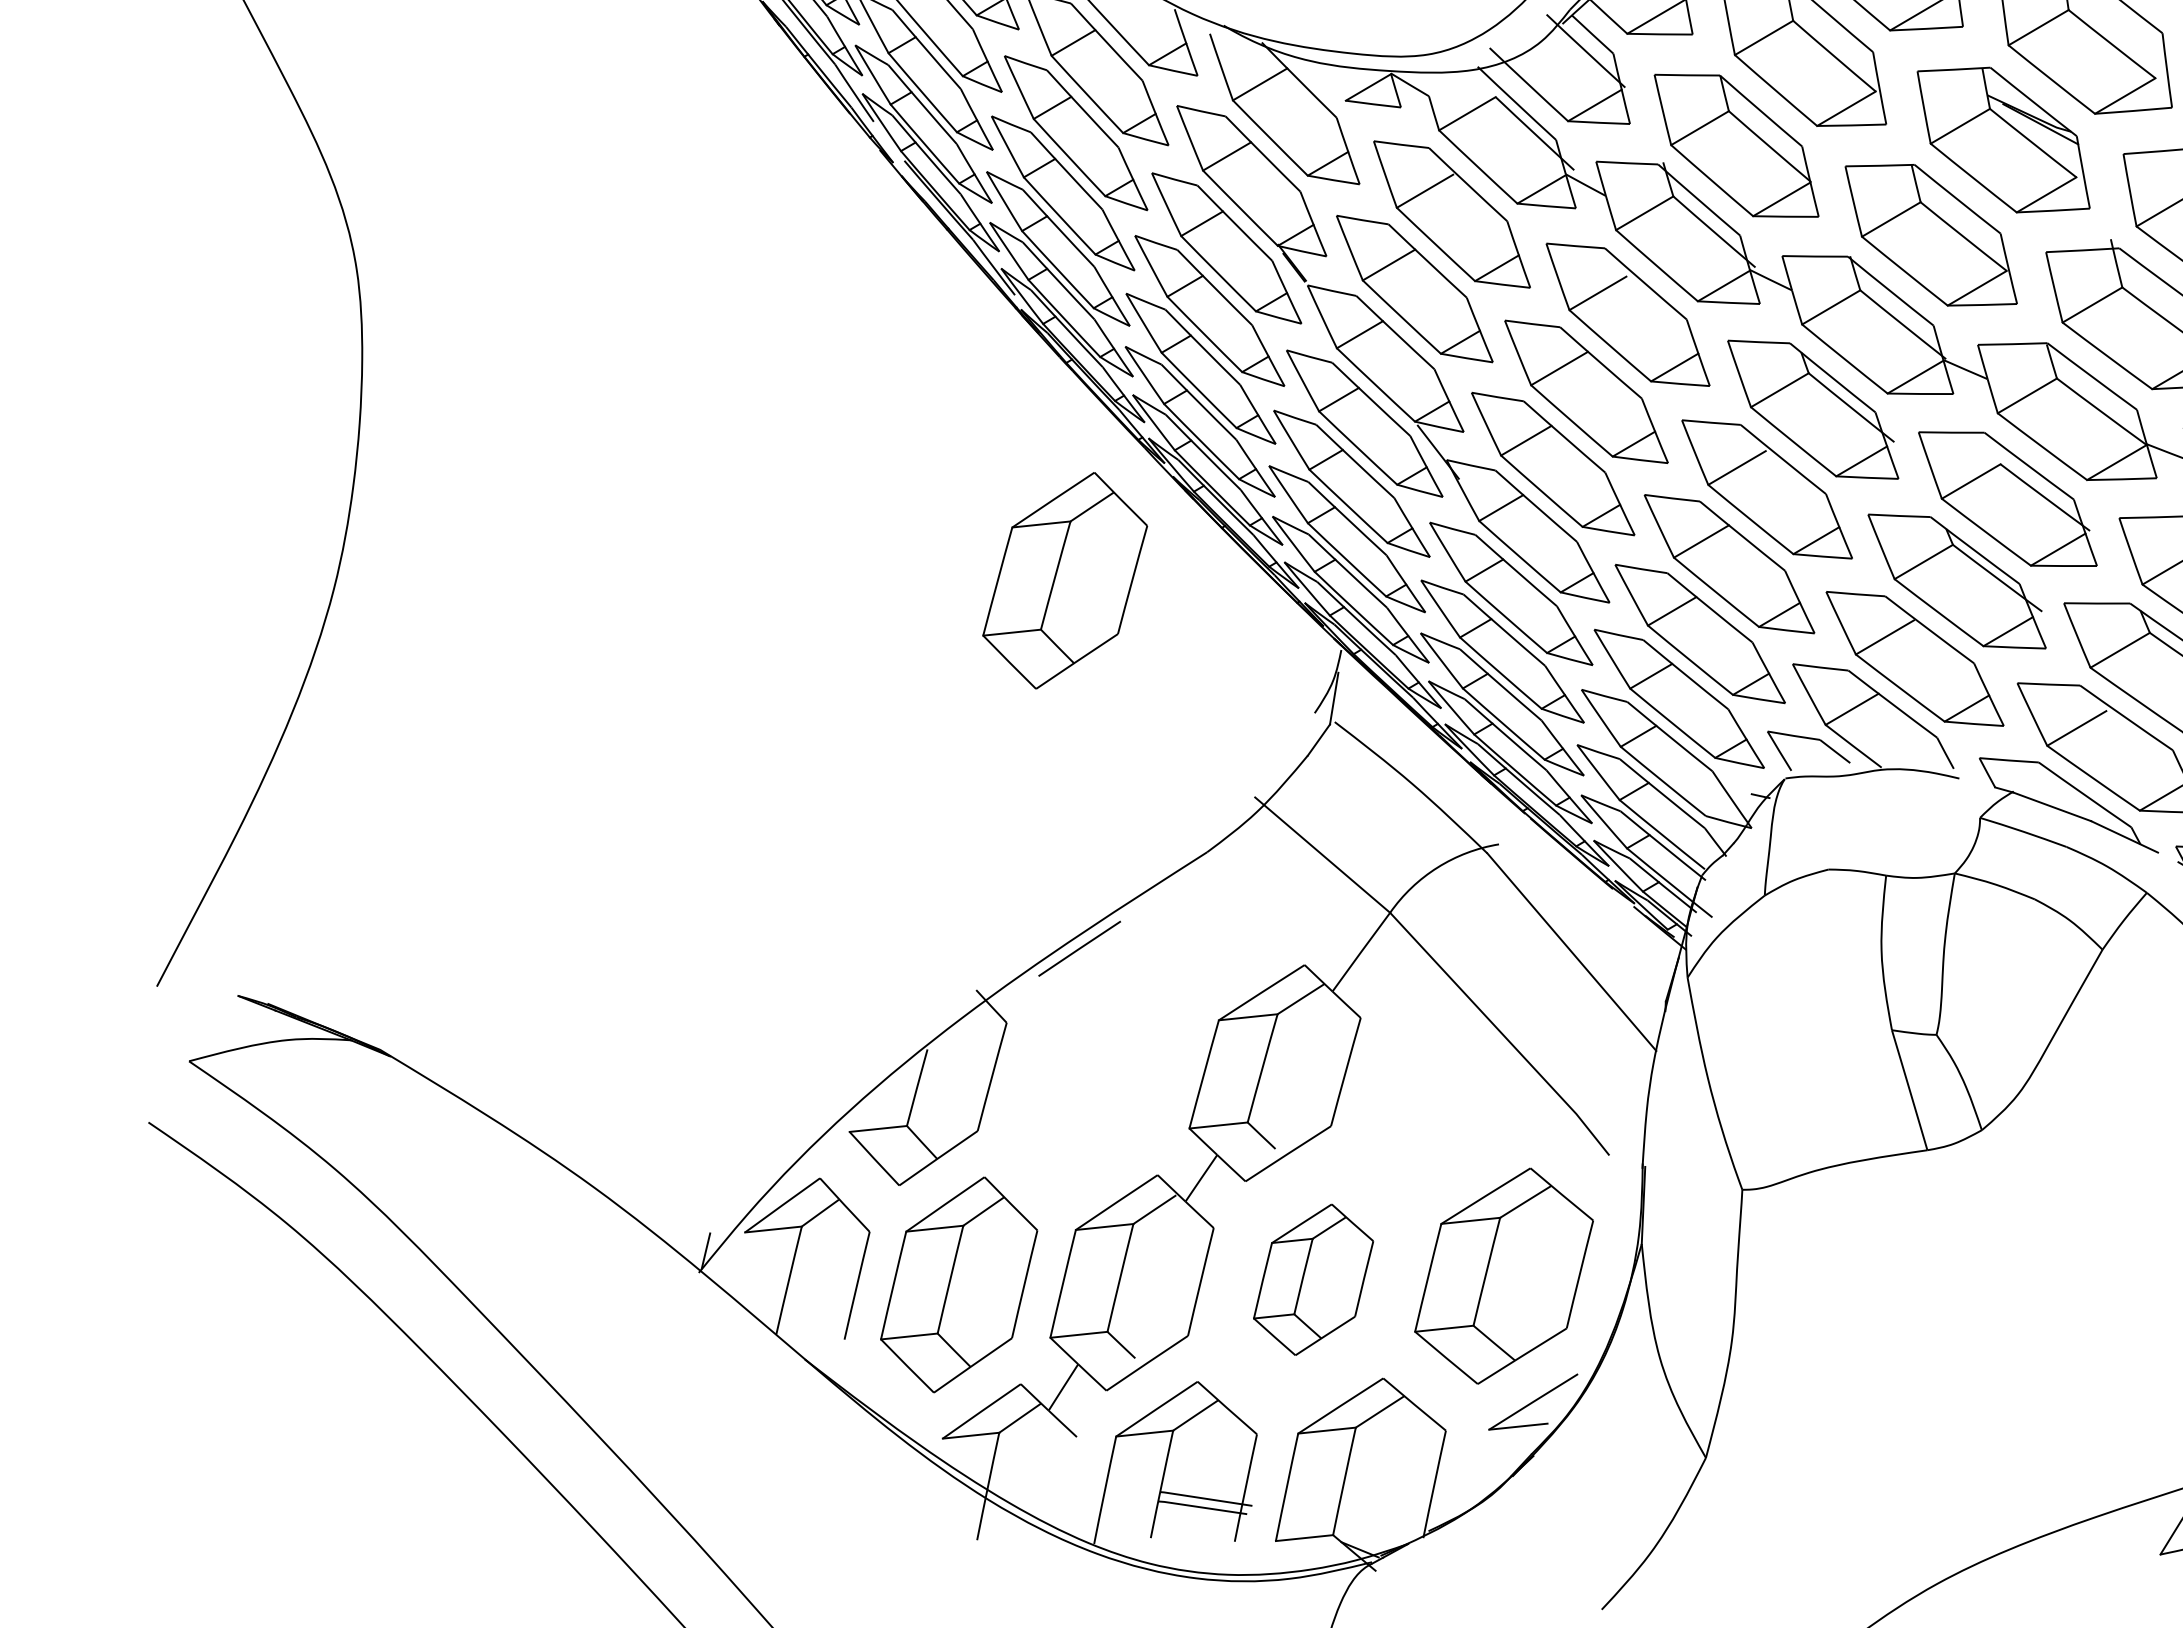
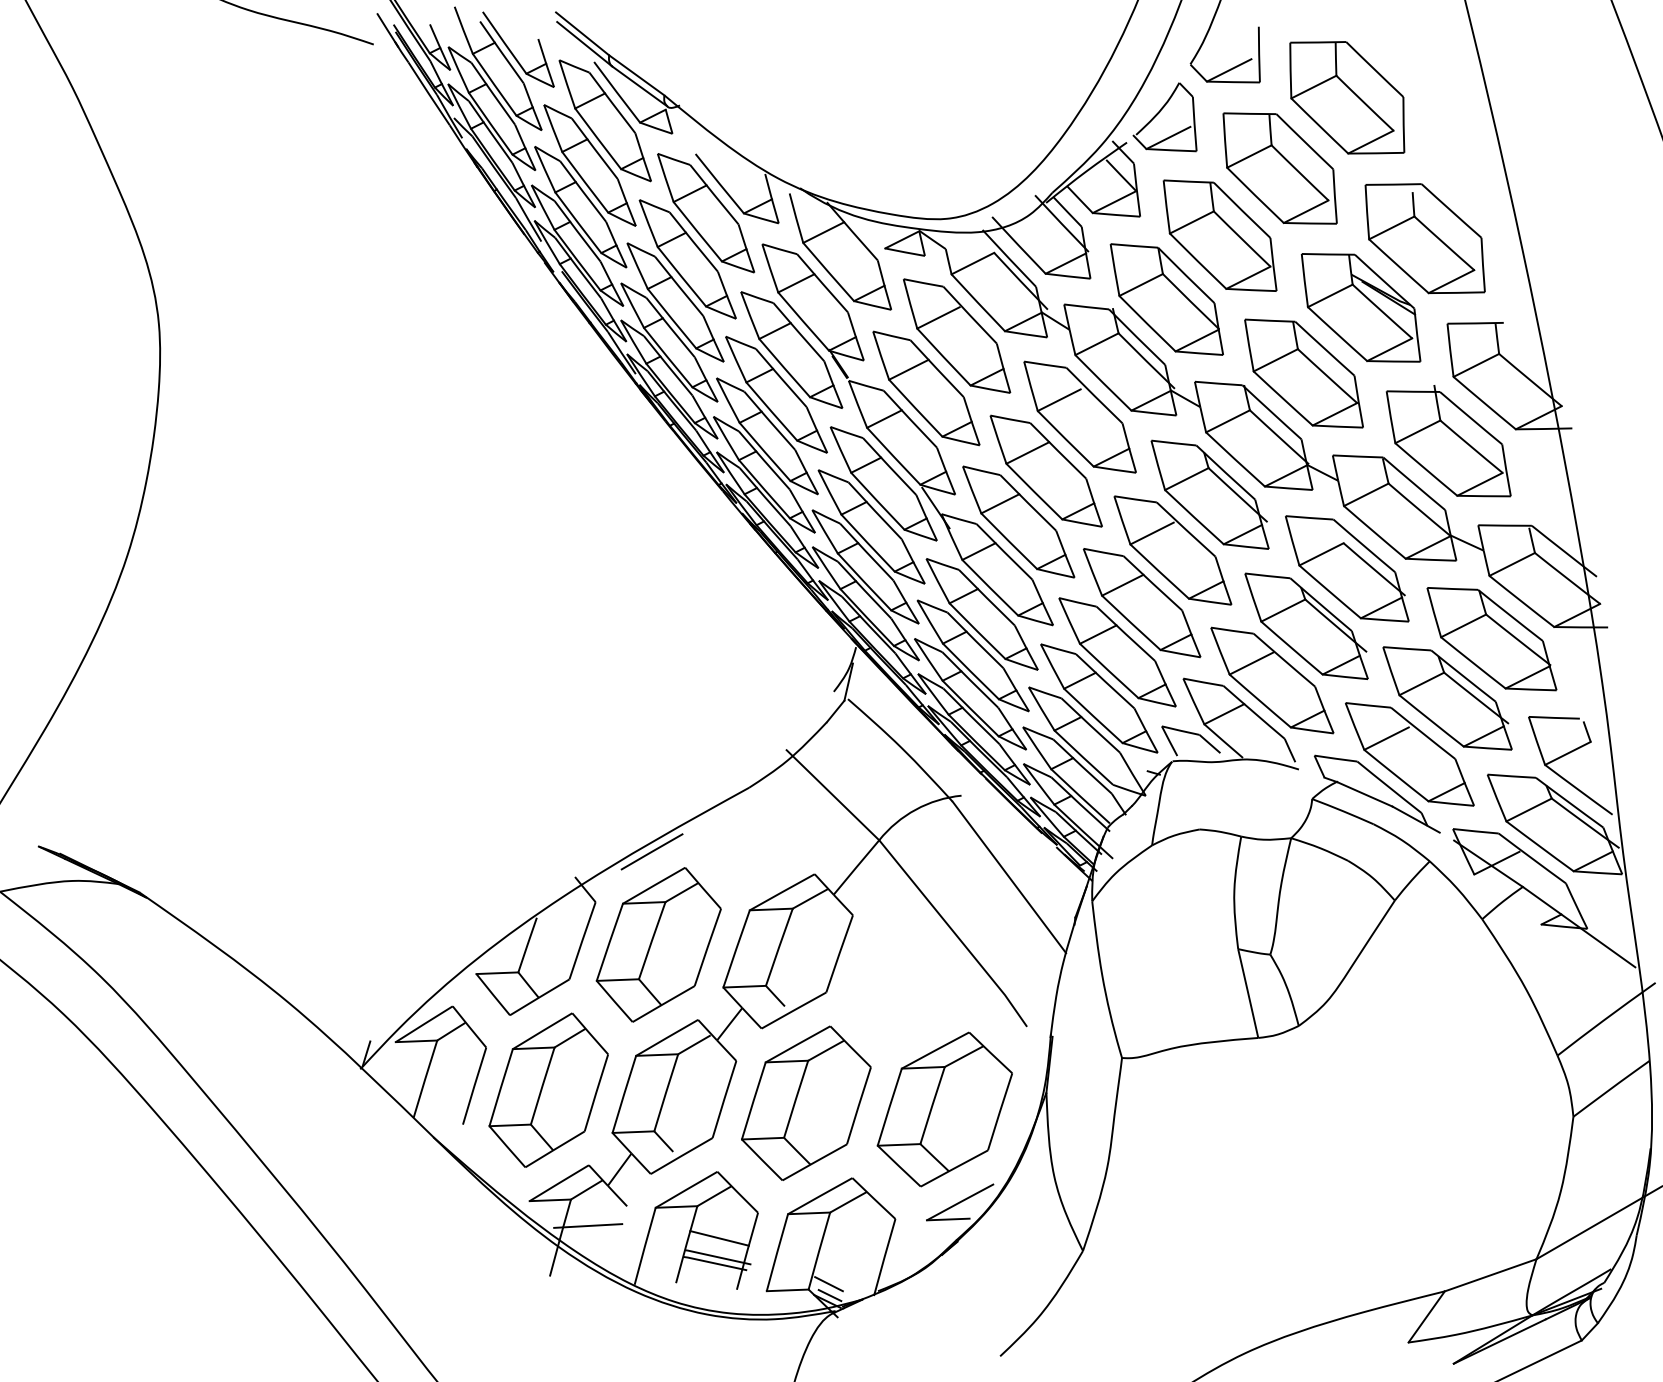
part: (1064, 580) -> (658, 944), moved
part: (1313, 1278) -> (806, 1102), size x1.43
line: (1025, 1466) -> (588, 1225), added
line: (1206, 1473) -> (719, 1238), added
line: (1359, 1526) -> (828, 1284), added
line: (1362, 1541) -> (829, 1295), added

